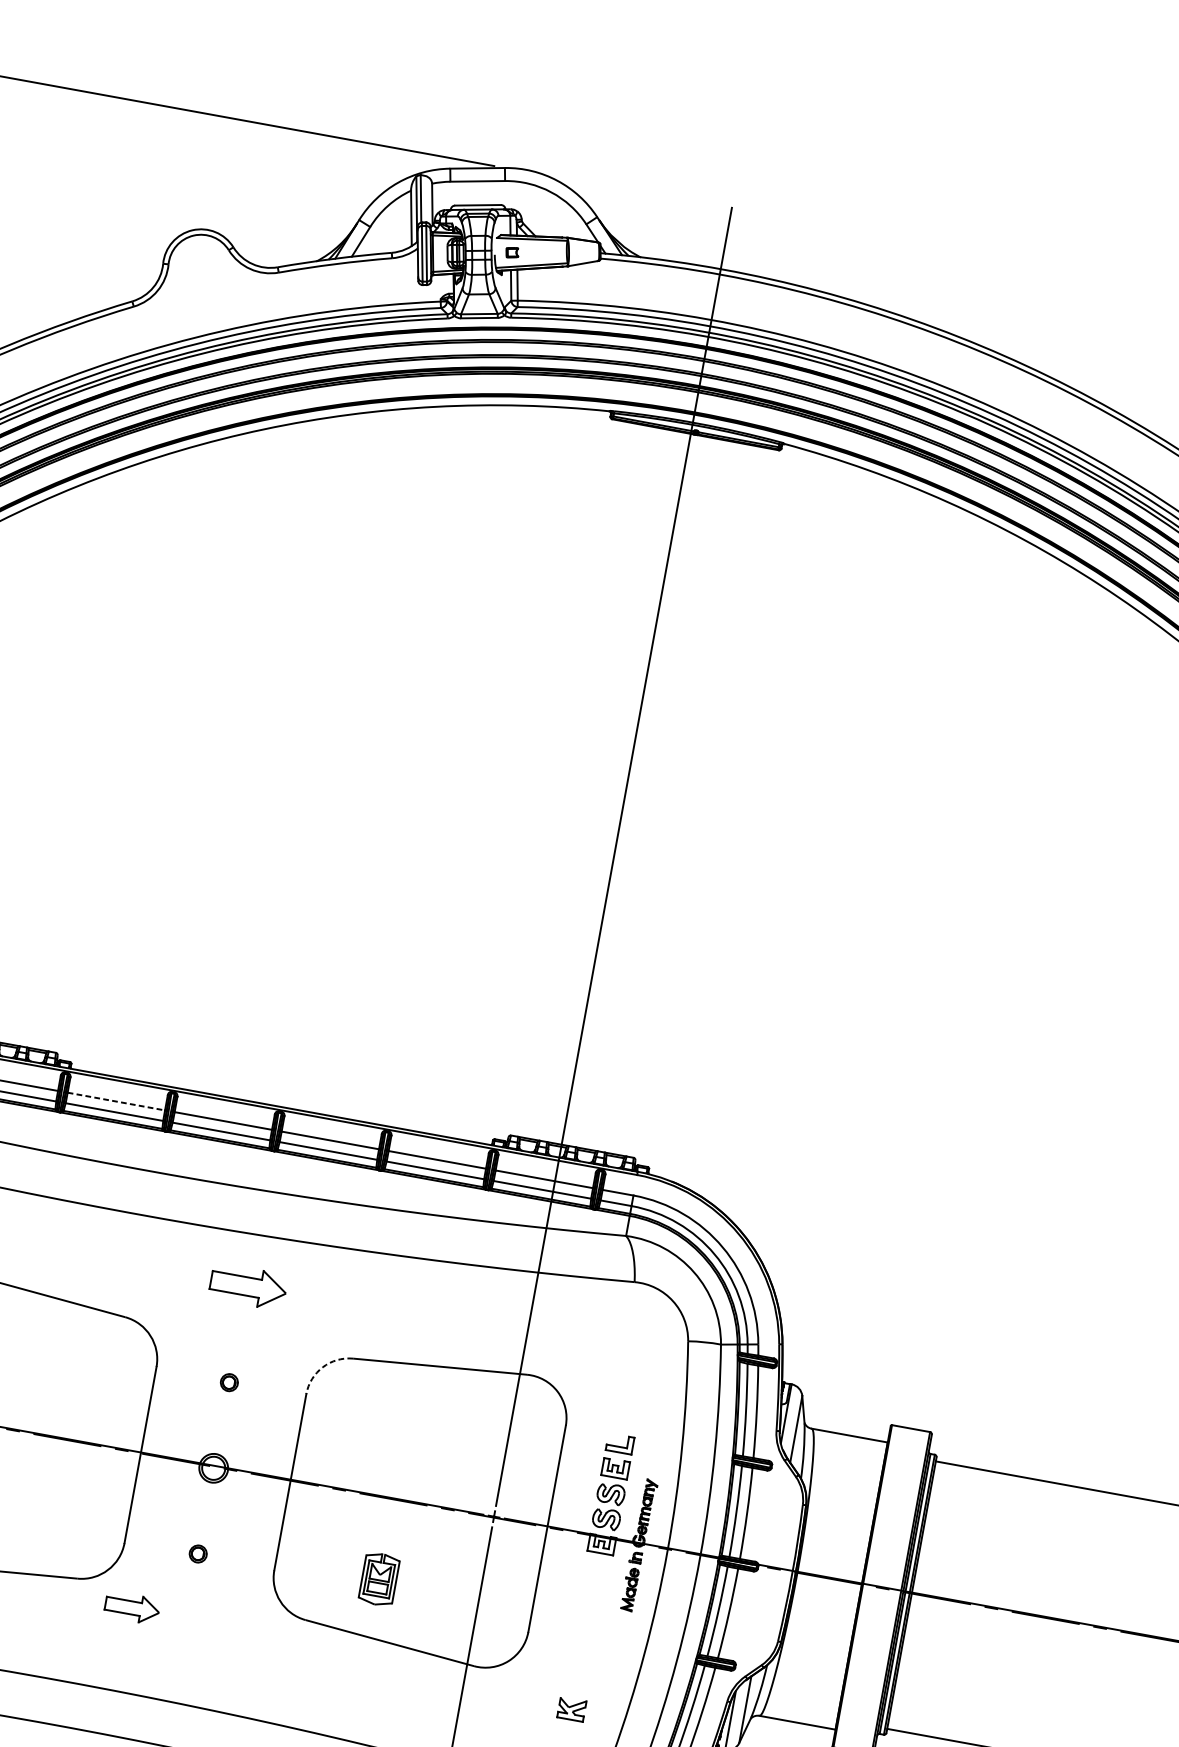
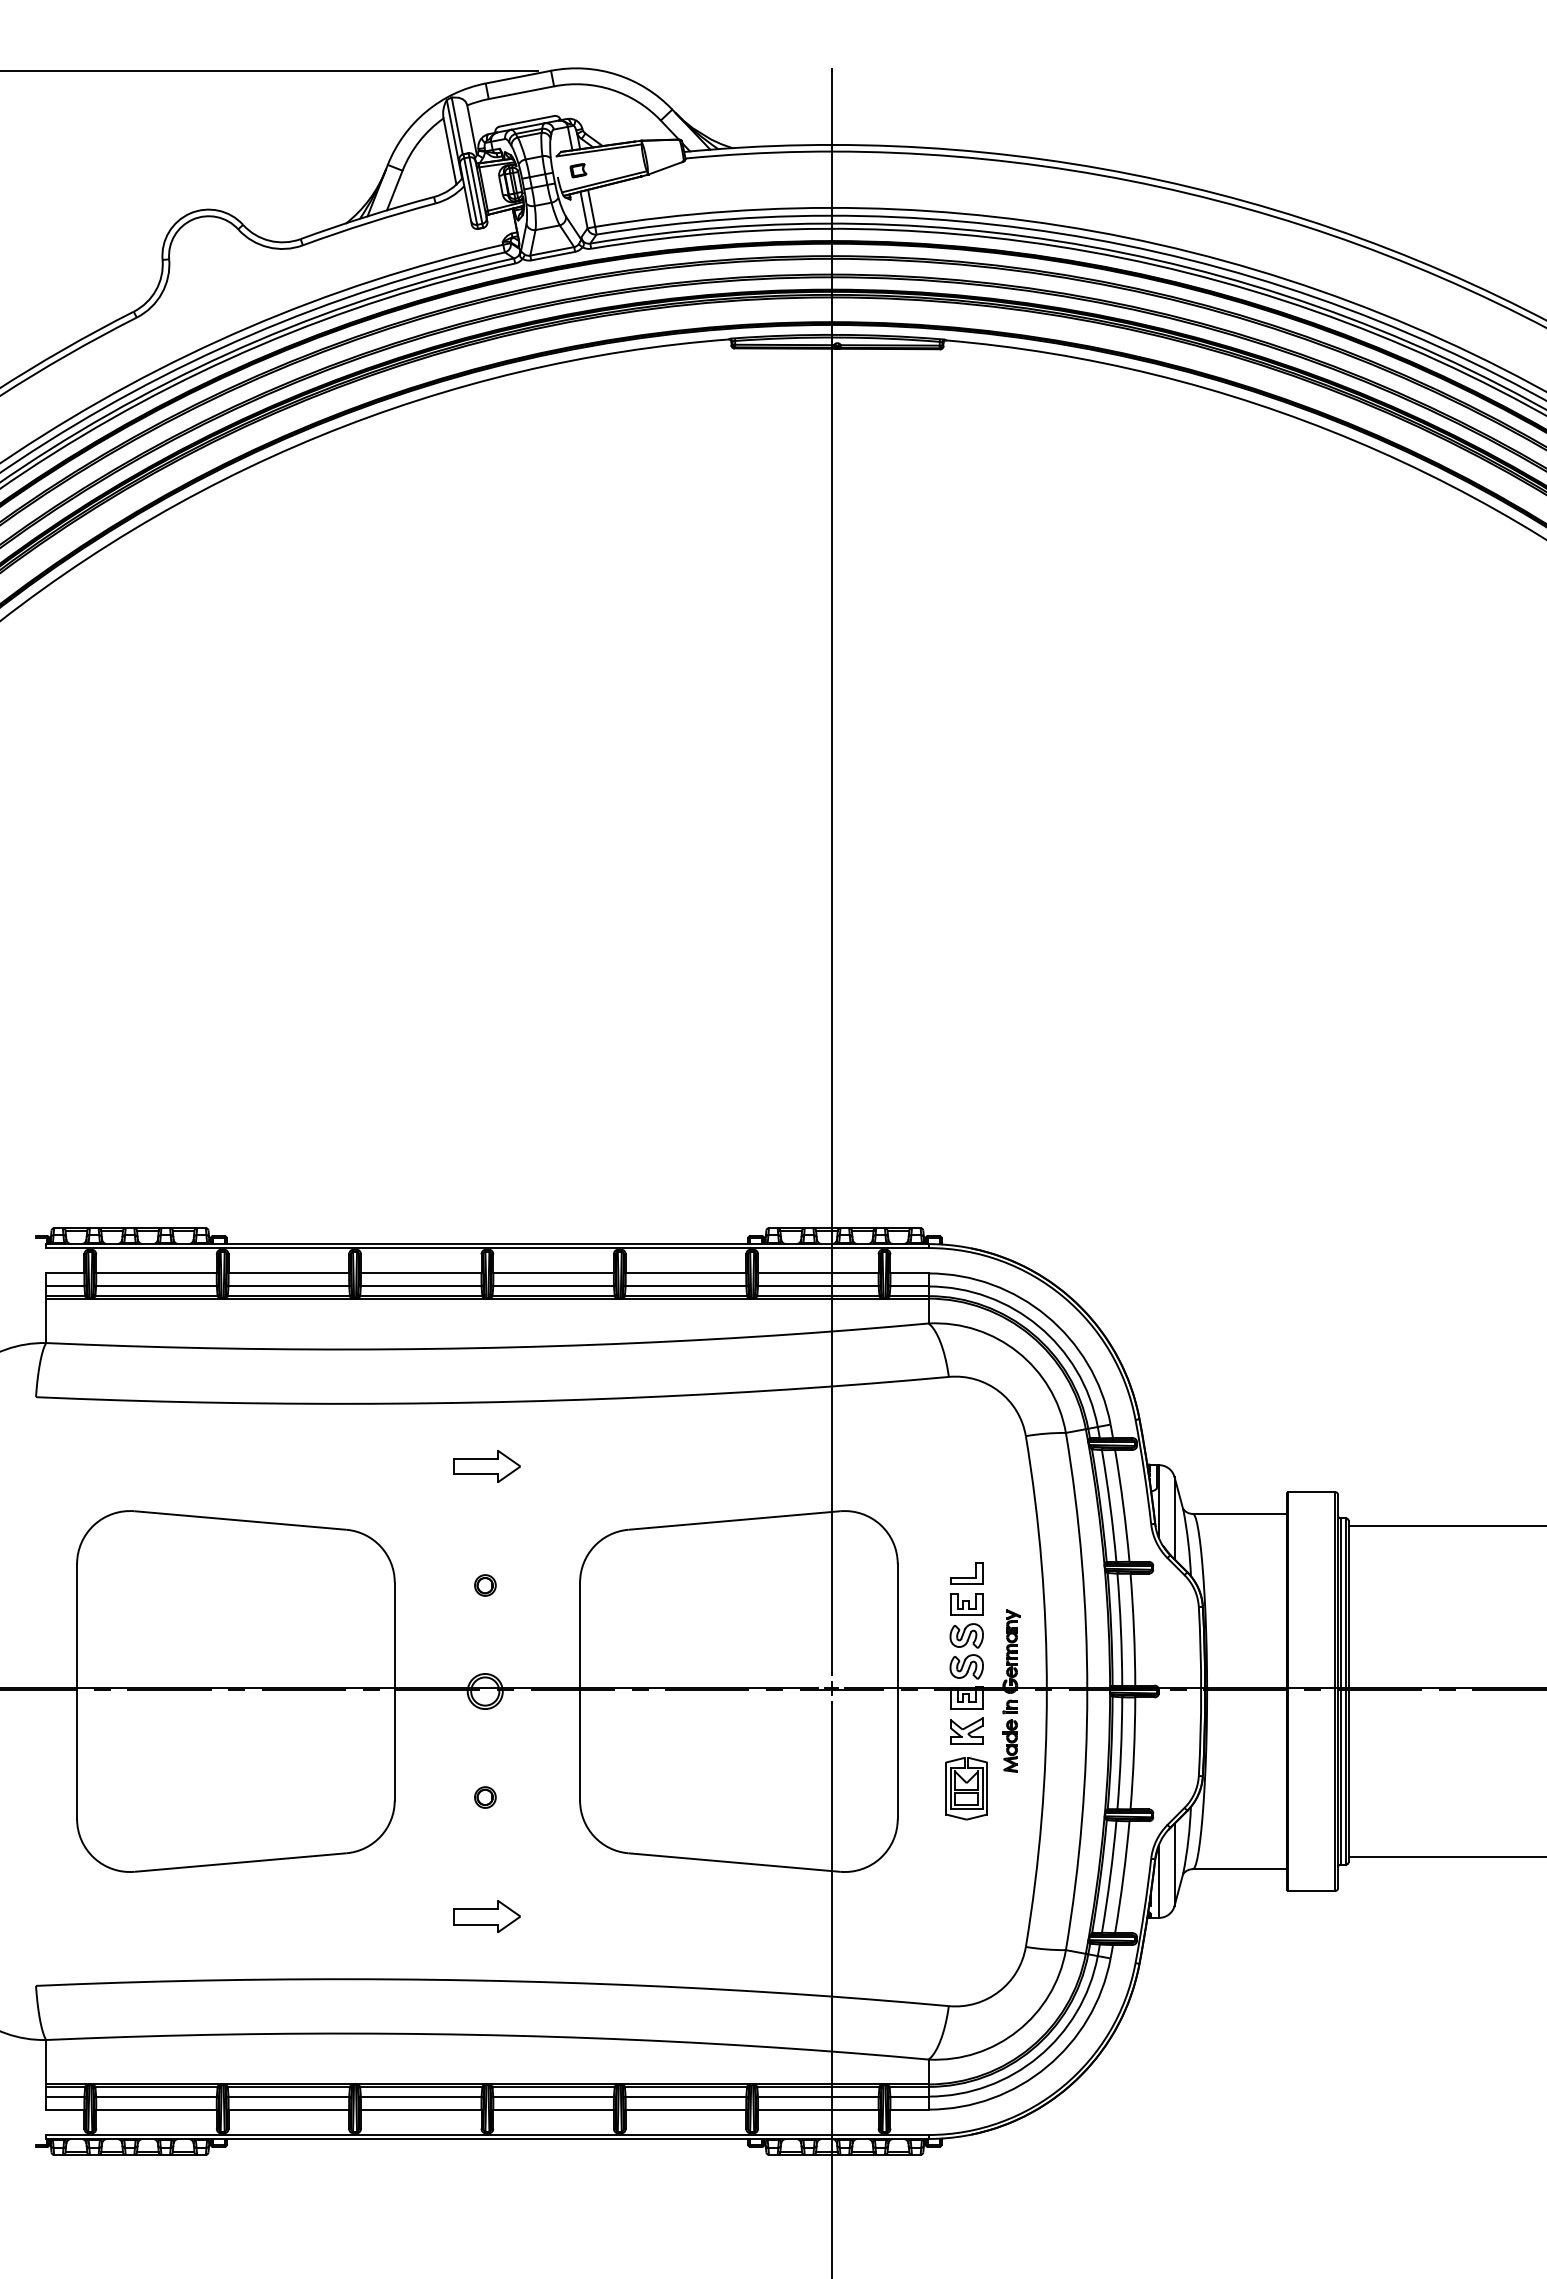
line: (116, 1101) -> (289, 1273), dashed -> solid
part: (247, 1286) -> (486, 1466), size x0.71
arc: (323, 1367) -> (594, 1546), dashed -> solid
part: (379, 1579) -> (966, 1788), moved
part: (131, 1607) -> (486, 1916), moved
part: (571, 1708) -> (966, 1730), moved

